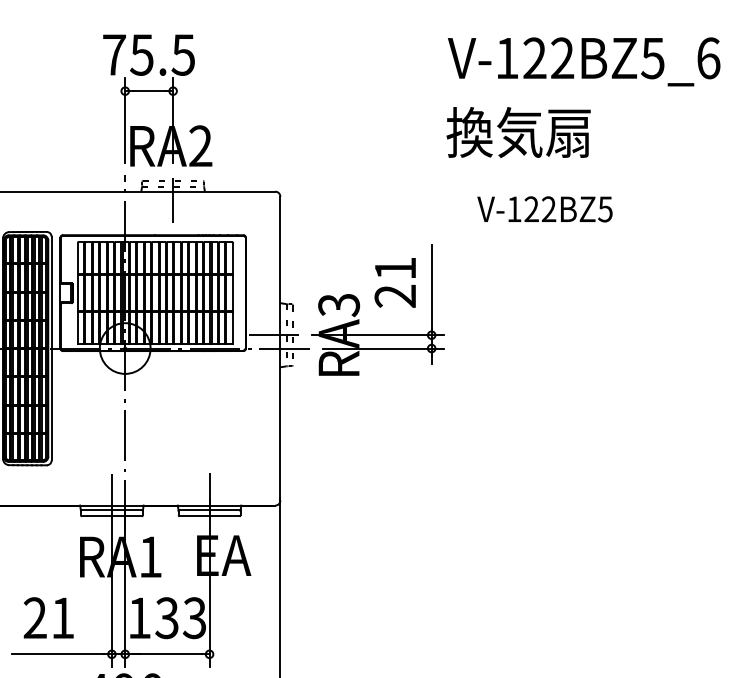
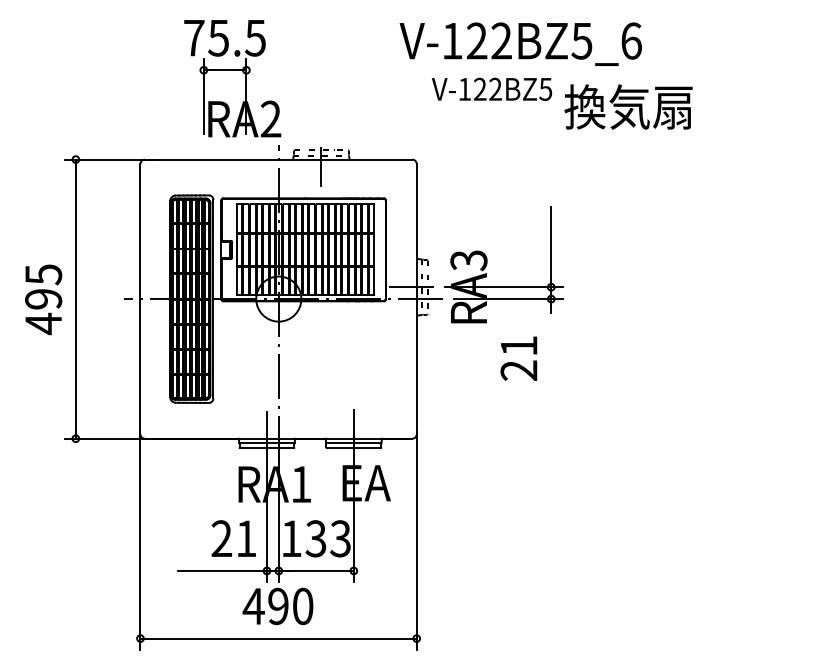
text: (583, 61) -> (520, 43), moved
part: (157, 91) -> (232, 70), moved
text: (545, 208) -> (492, 88), moved
text: (394, 282) -> (518, 358), moved
text: (48, 617) -> (233, 538), moved

